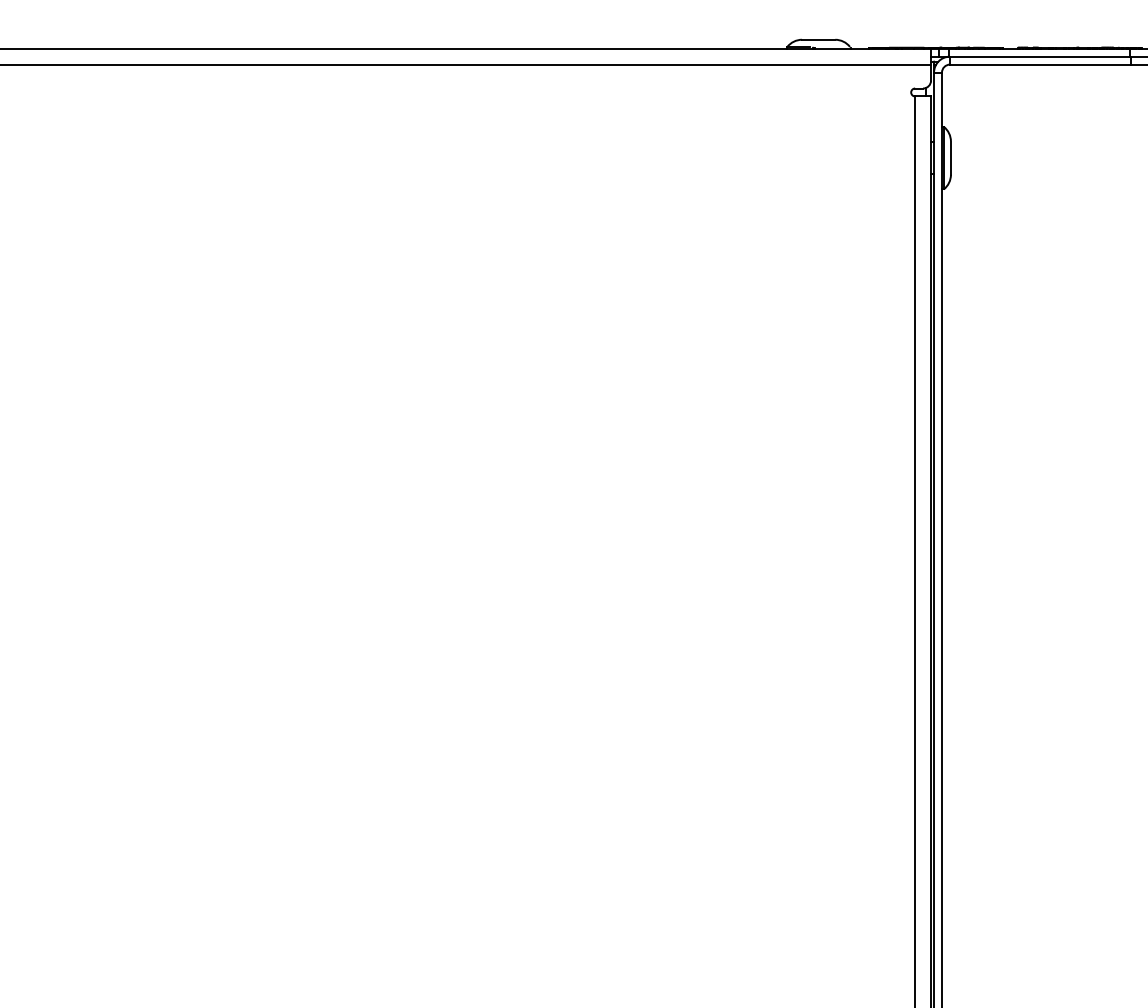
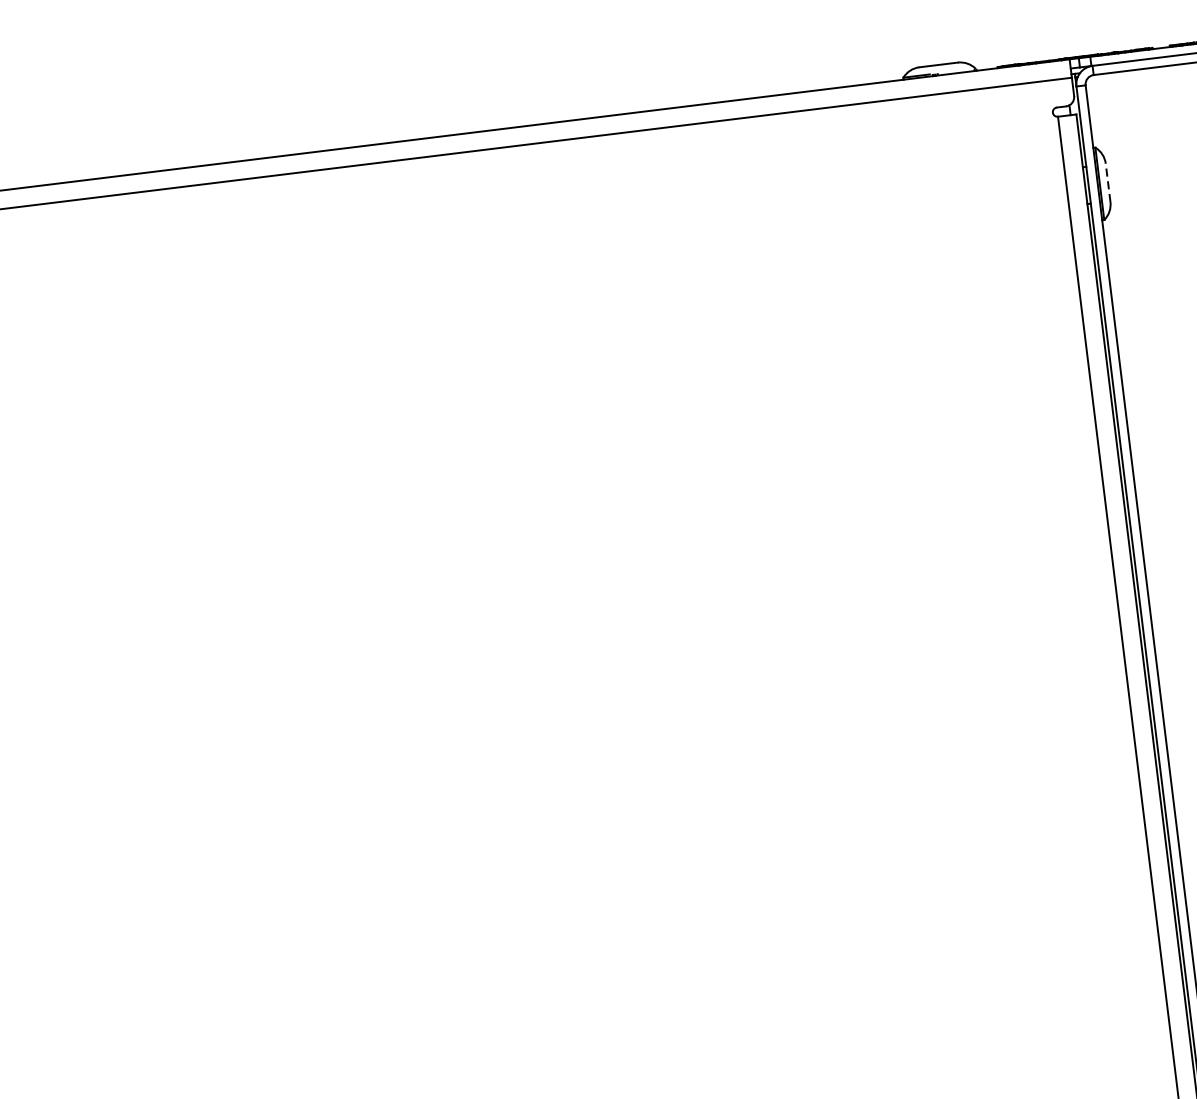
line: (950, 158) -> (1107, 183), solid -> dashed

